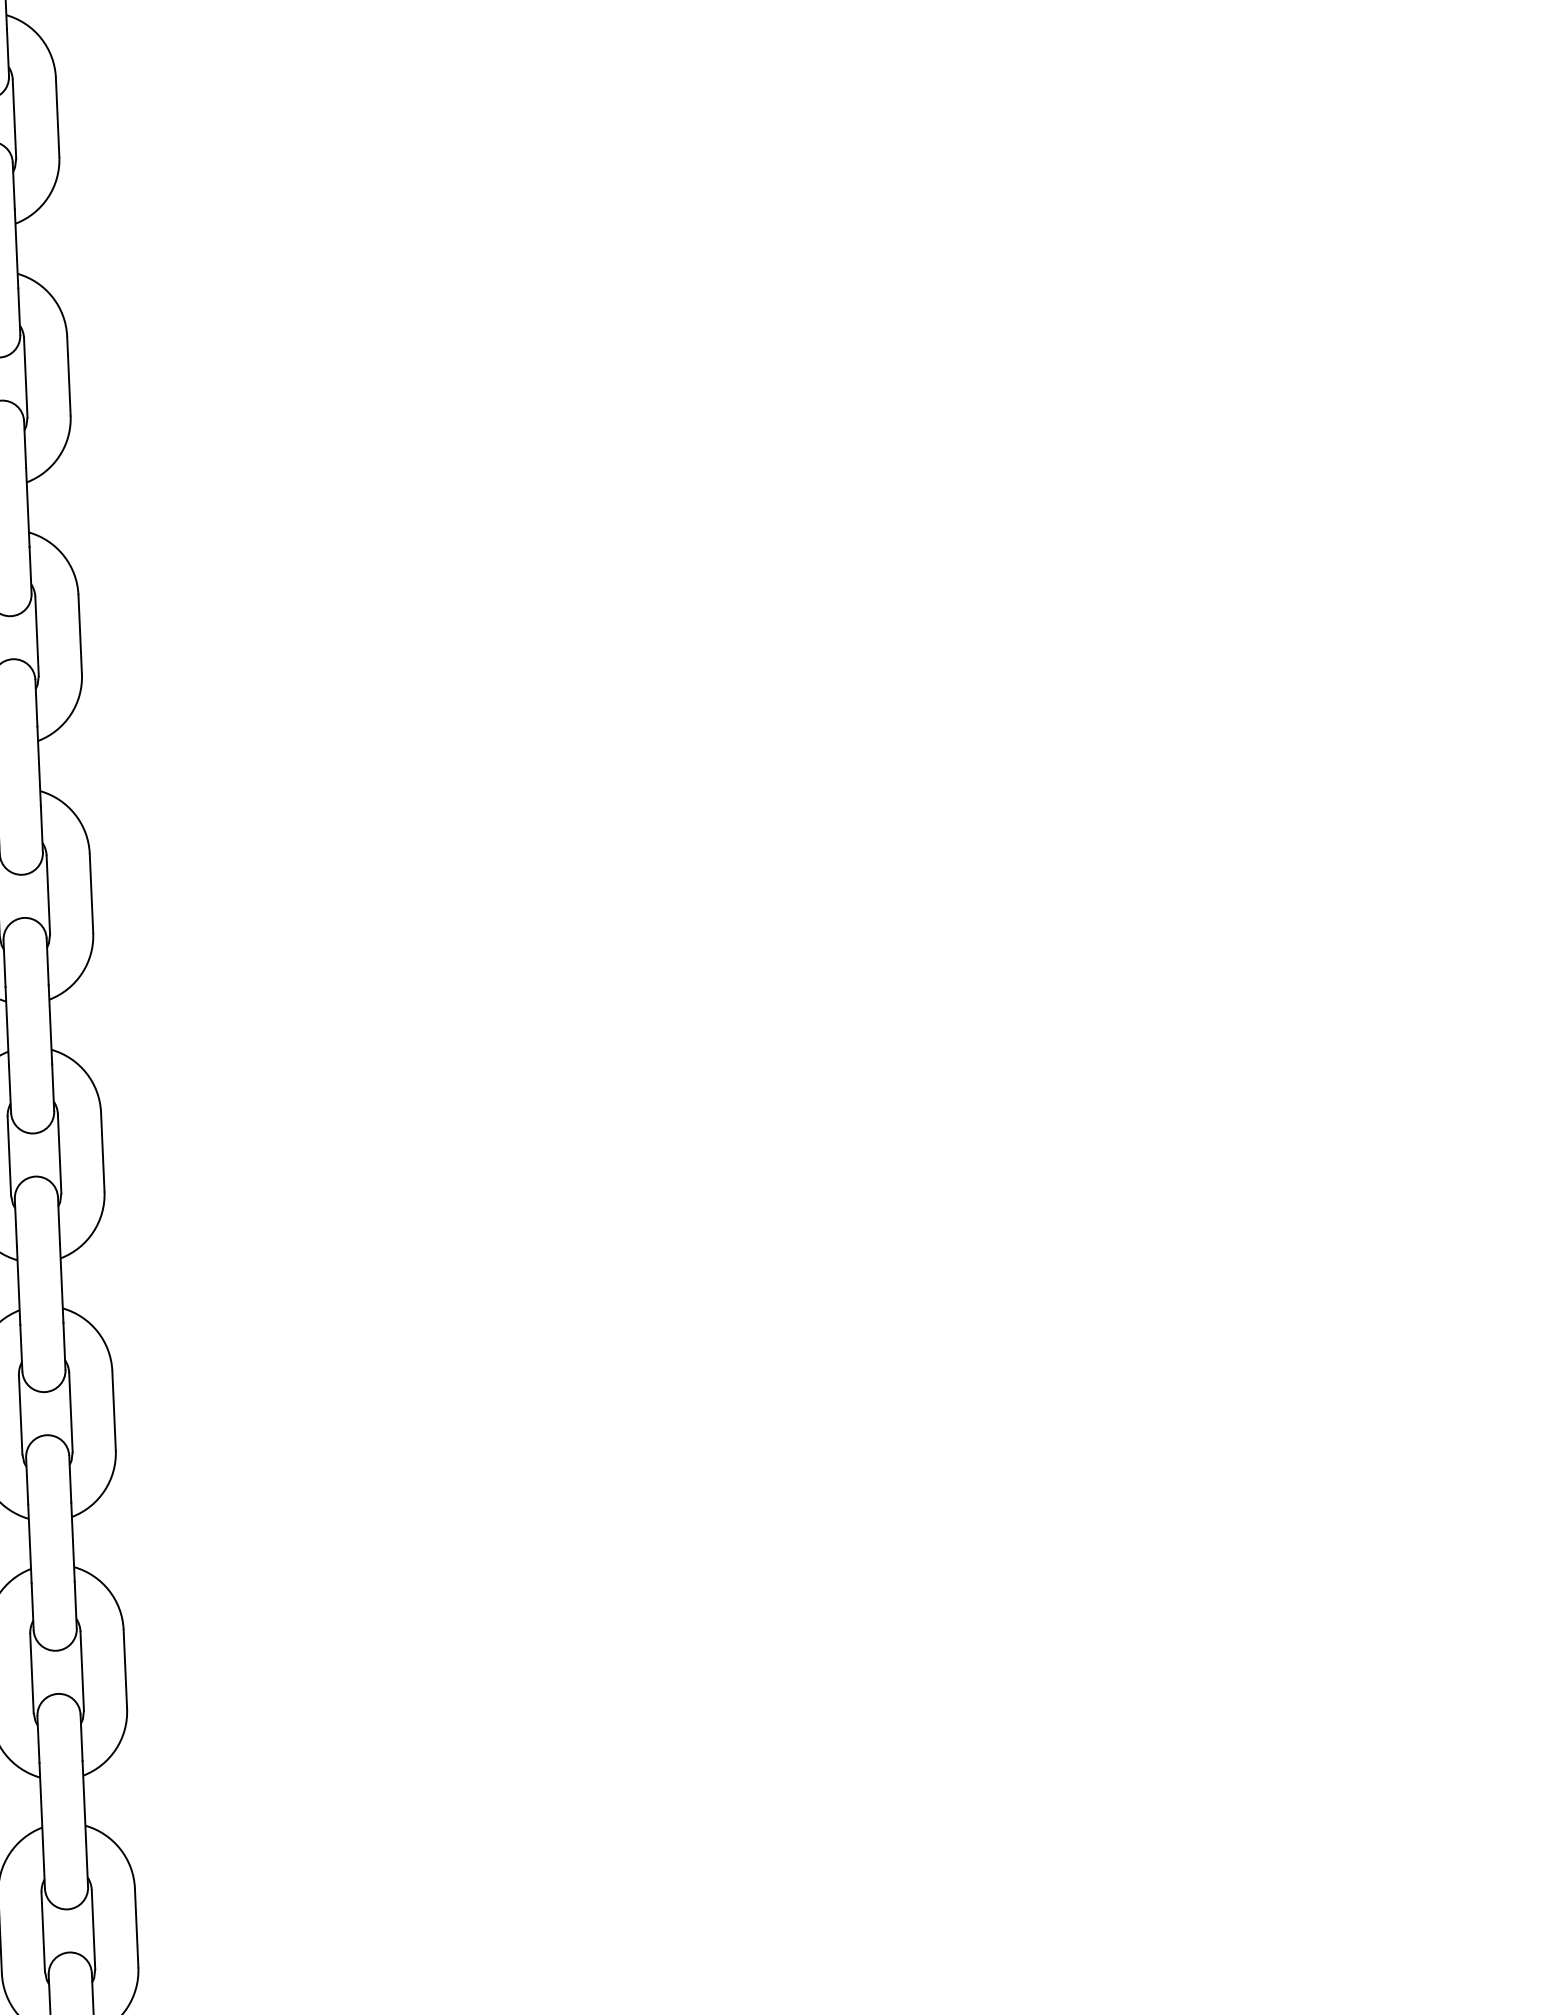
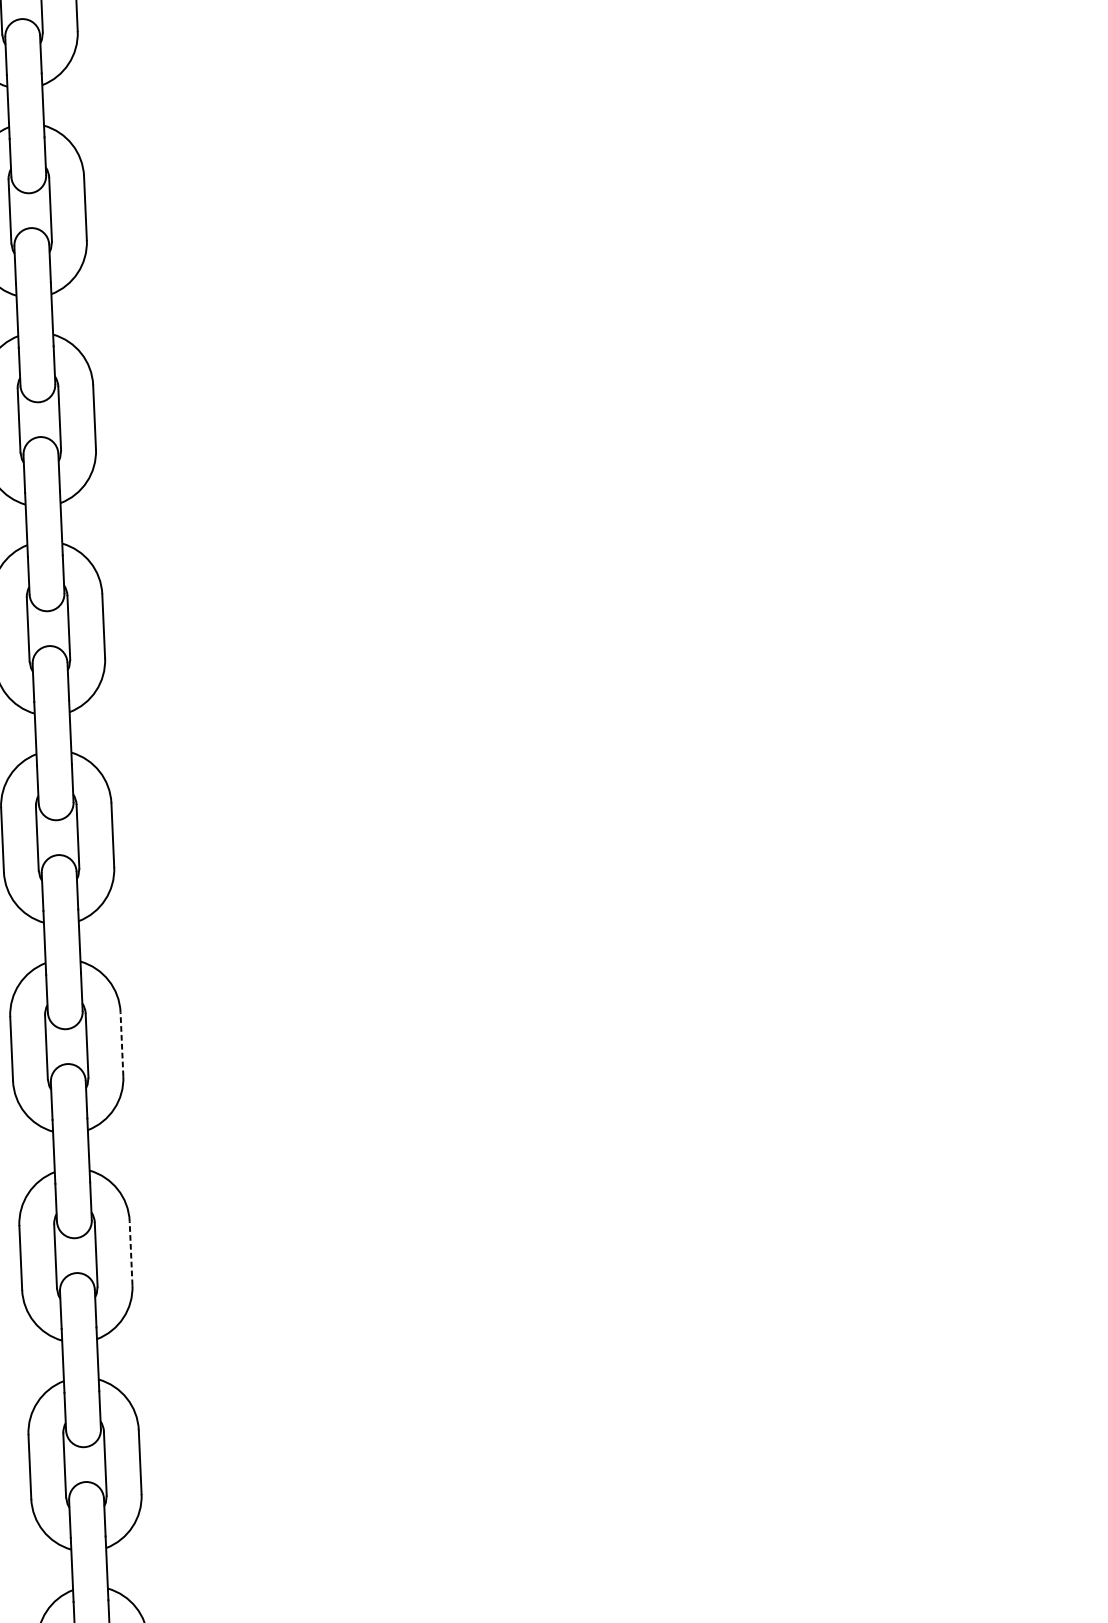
line: (114, 1410) -> (122, 1044), solid -> dashed
line: (125, 1669) -> (131, 1253), solid -> dashed

